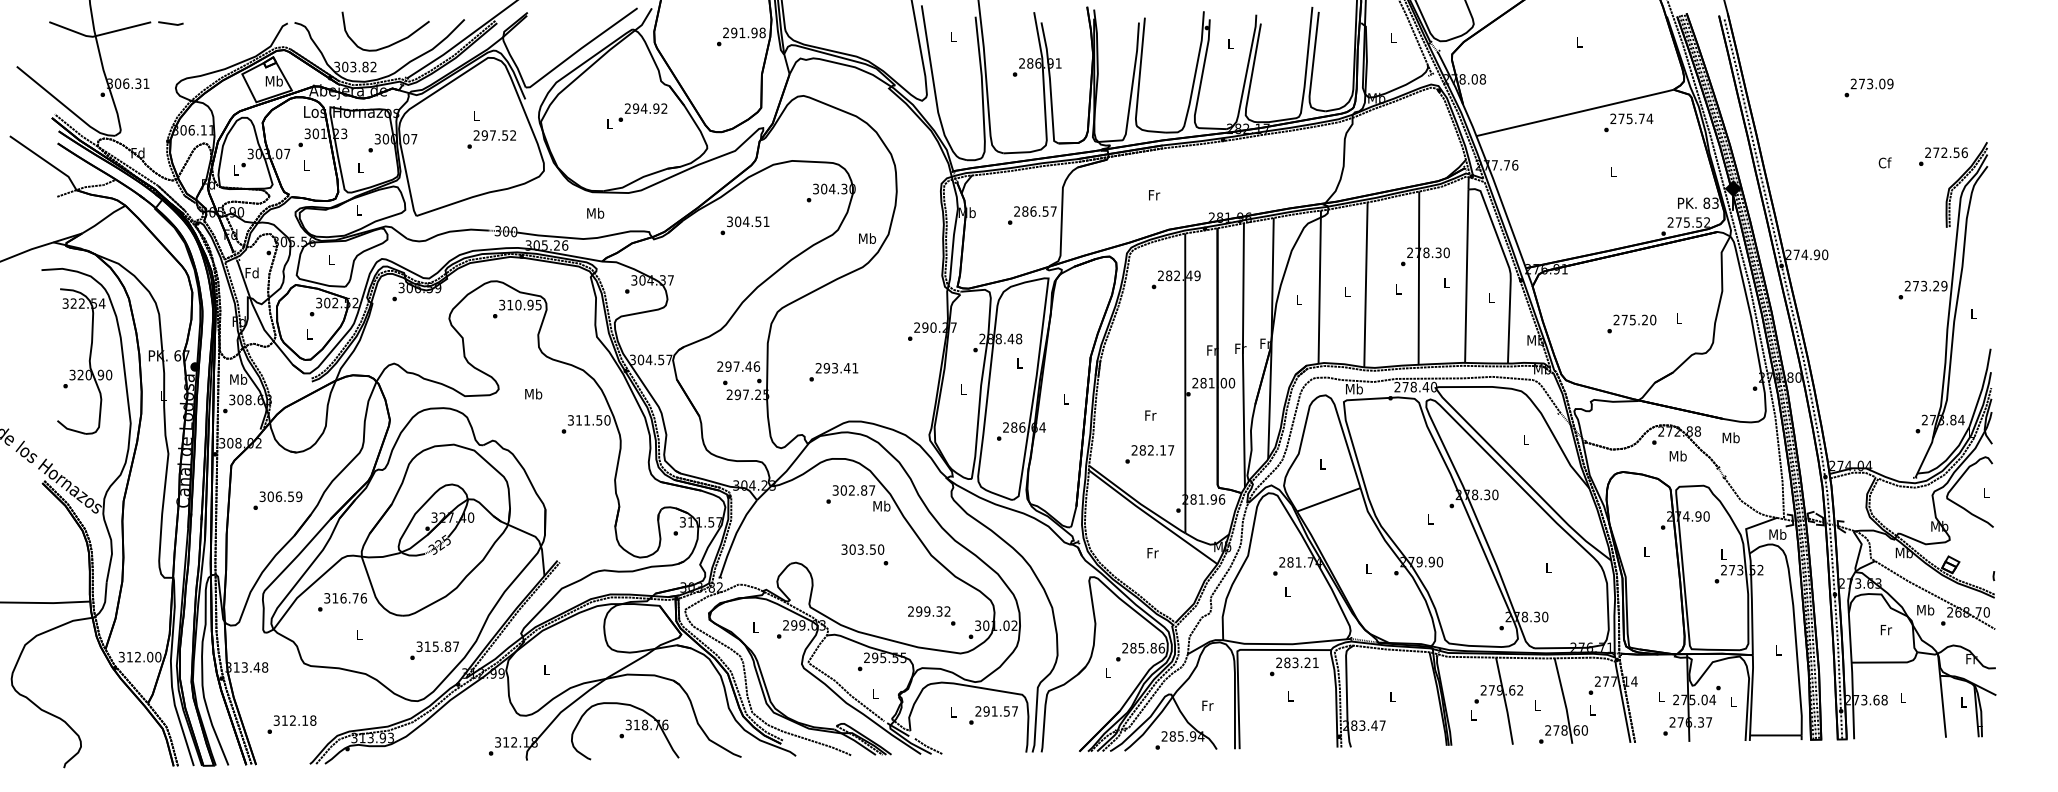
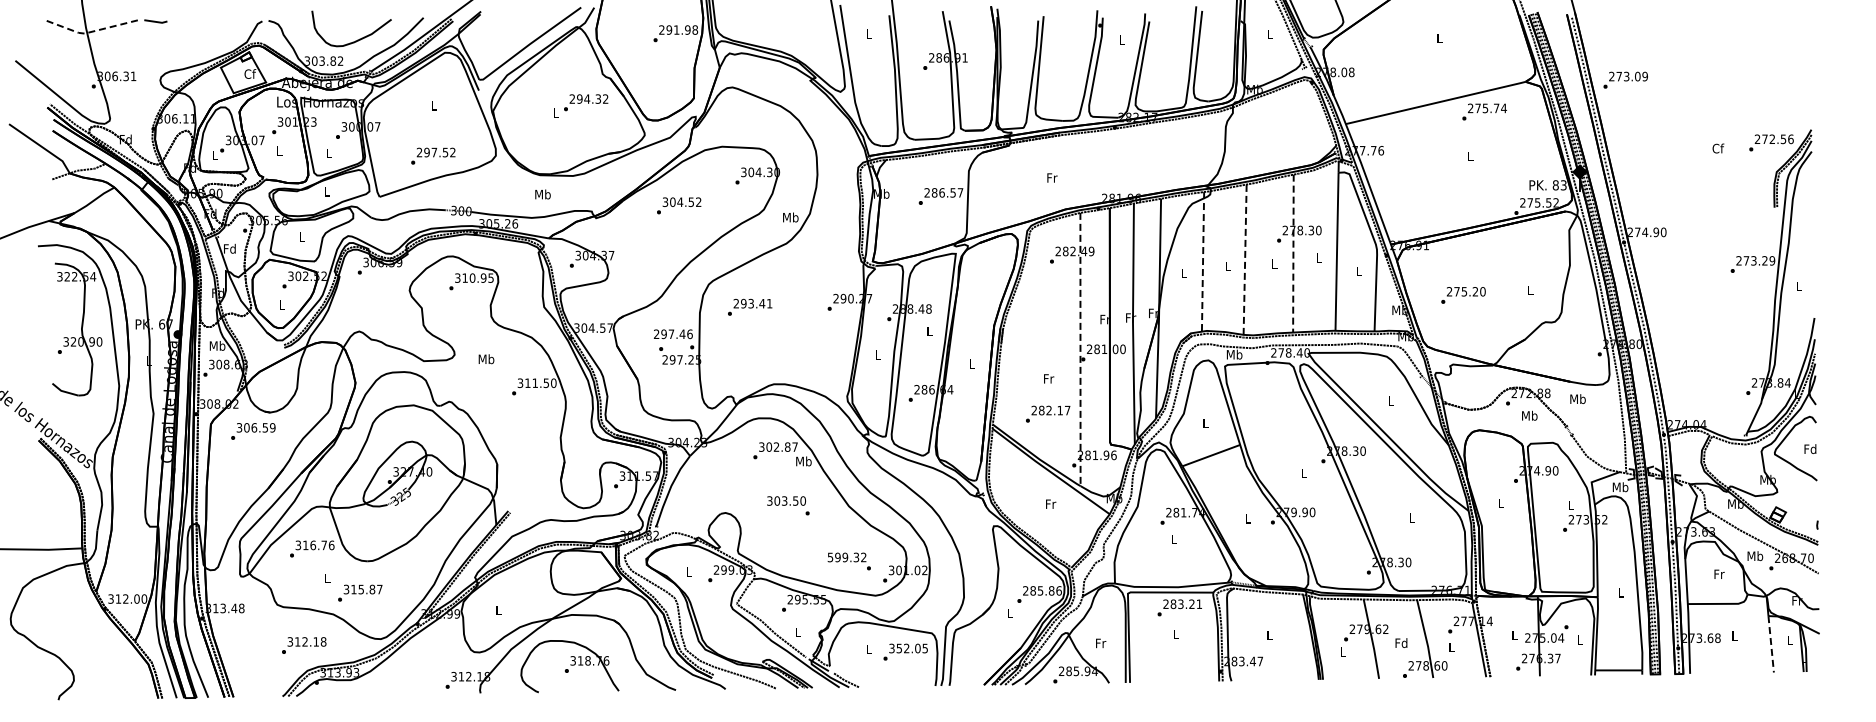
line: (98, 35) -> (89, 32), solid -> dashed
text: (273, 80) -> (249, 73), Mb -> Cf
text: (1868, 87) -> (1625, 79), moved
text: (656, 108) -> (598, 98), 294.92 -> 294.32
text: (491, 138) -> (433, 155), moved
text: (766, 221) -> (698, 201), 304.51 -> 304.52
line: (1419, 278) -> (1293, 253), solid -> dashed
line: (1366, 284) -> (1245, 259), solid -> dashed
line: (1320, 286) -> (1203, 261), solid -> dashed
text: (1631, 324) -> (1463, 295), moved
text: (834, 371) -> (750, 306), moved
line: (1185, 383) -> (1080, 349), solid -> dashed
text: (1986, 493) -> (1810, 449), L -> Fd
text: (278, 500) -> (253, 431), moved
text: (911, 611) -> (830, 557), 299.32 -> 599.32
text: (434, 649) -> (360, 592), moved
text: (1537, 704) -> (1401, 642), L -> Fd
line: (1943, 707) -> (1771, 644), solid -> dashed
text: (996, 711) -> (908, 648), 291.57 -> 352.05
text: (292, 724) -> (304, 645), moved

